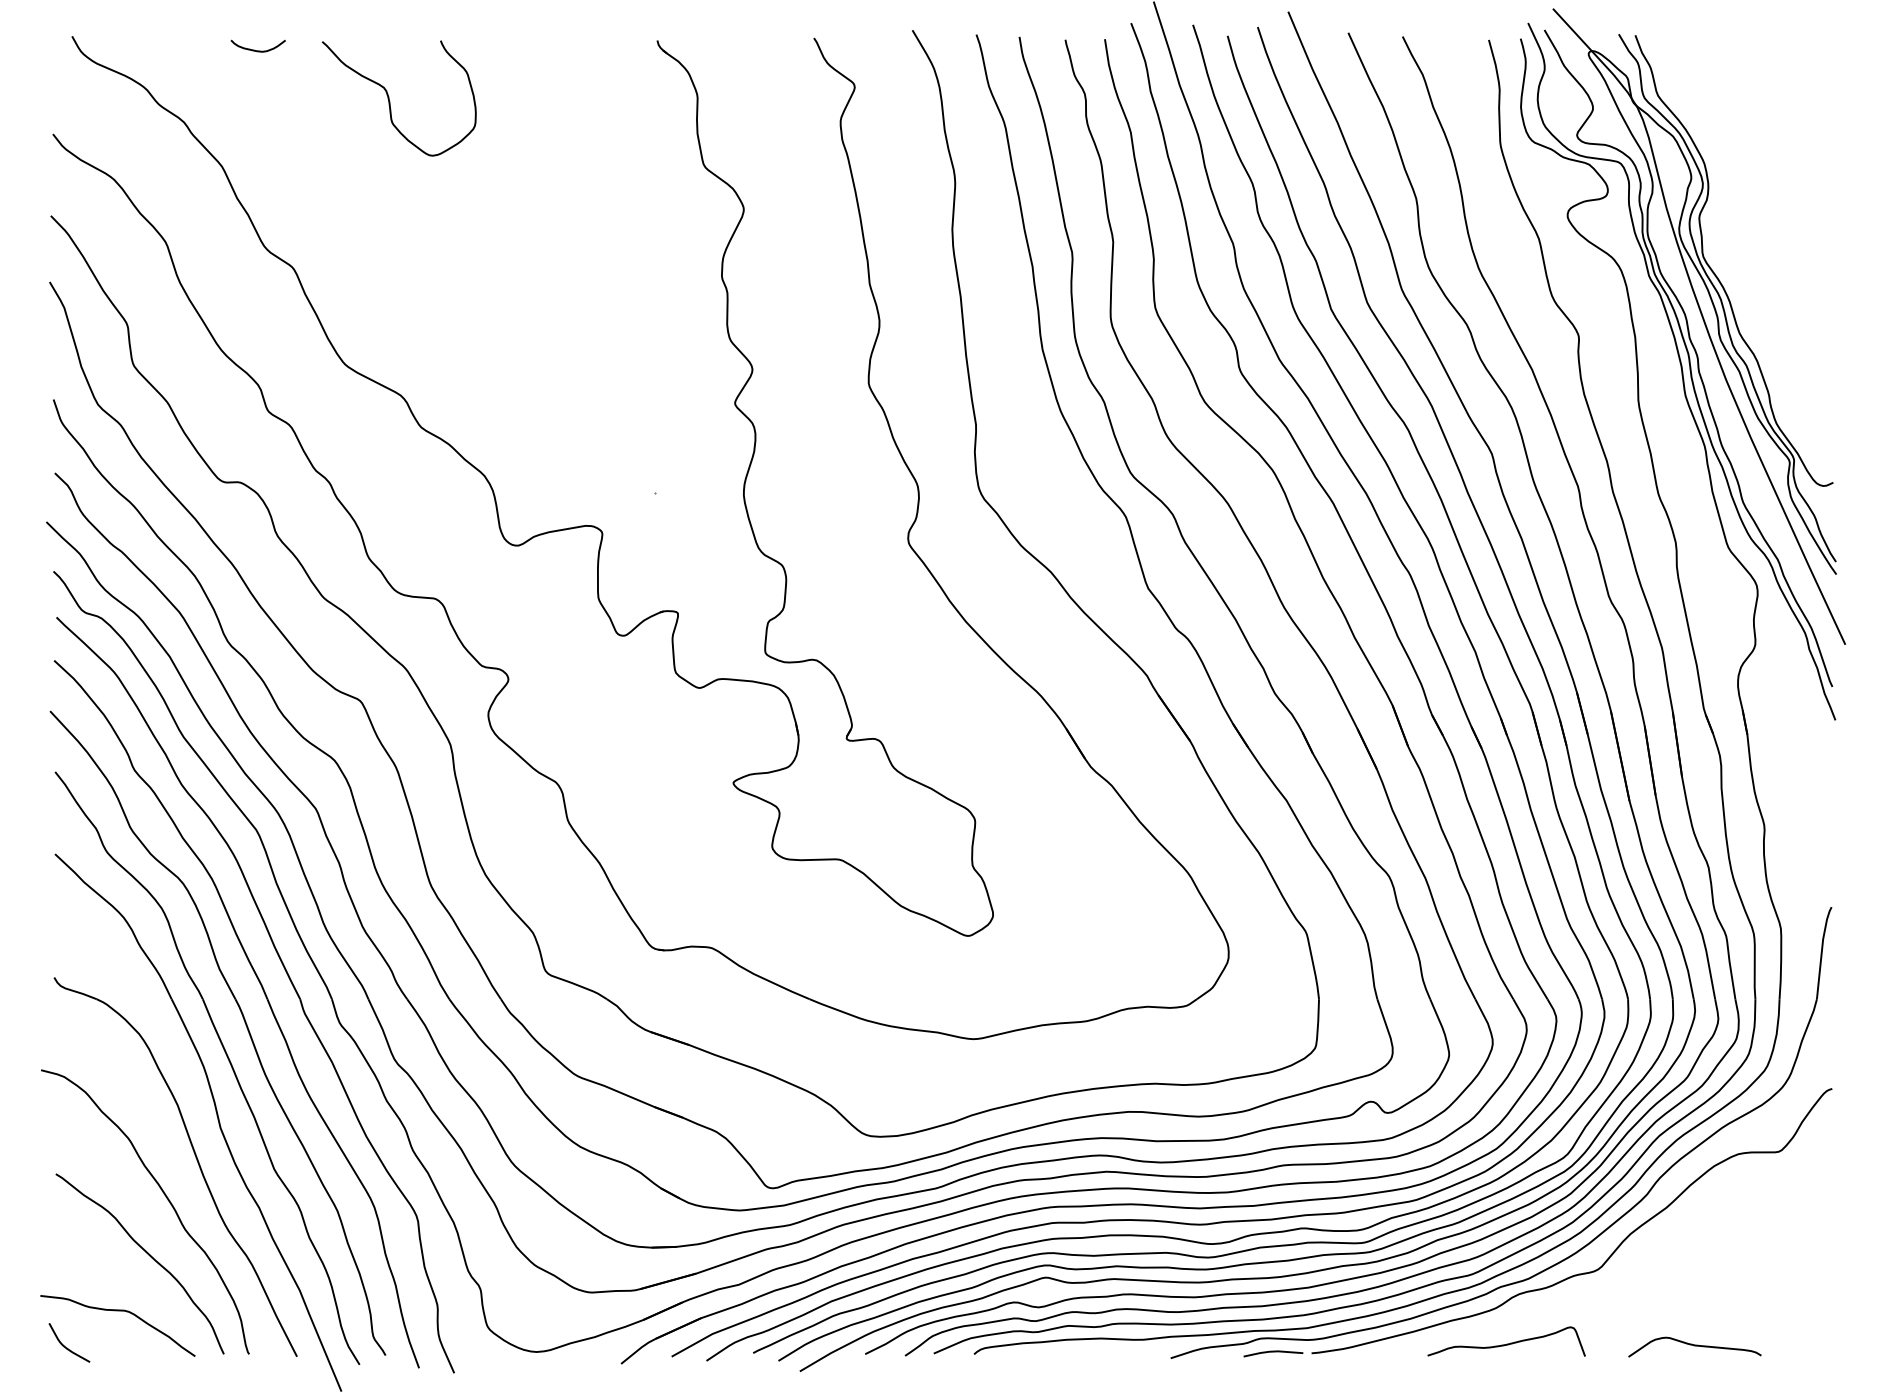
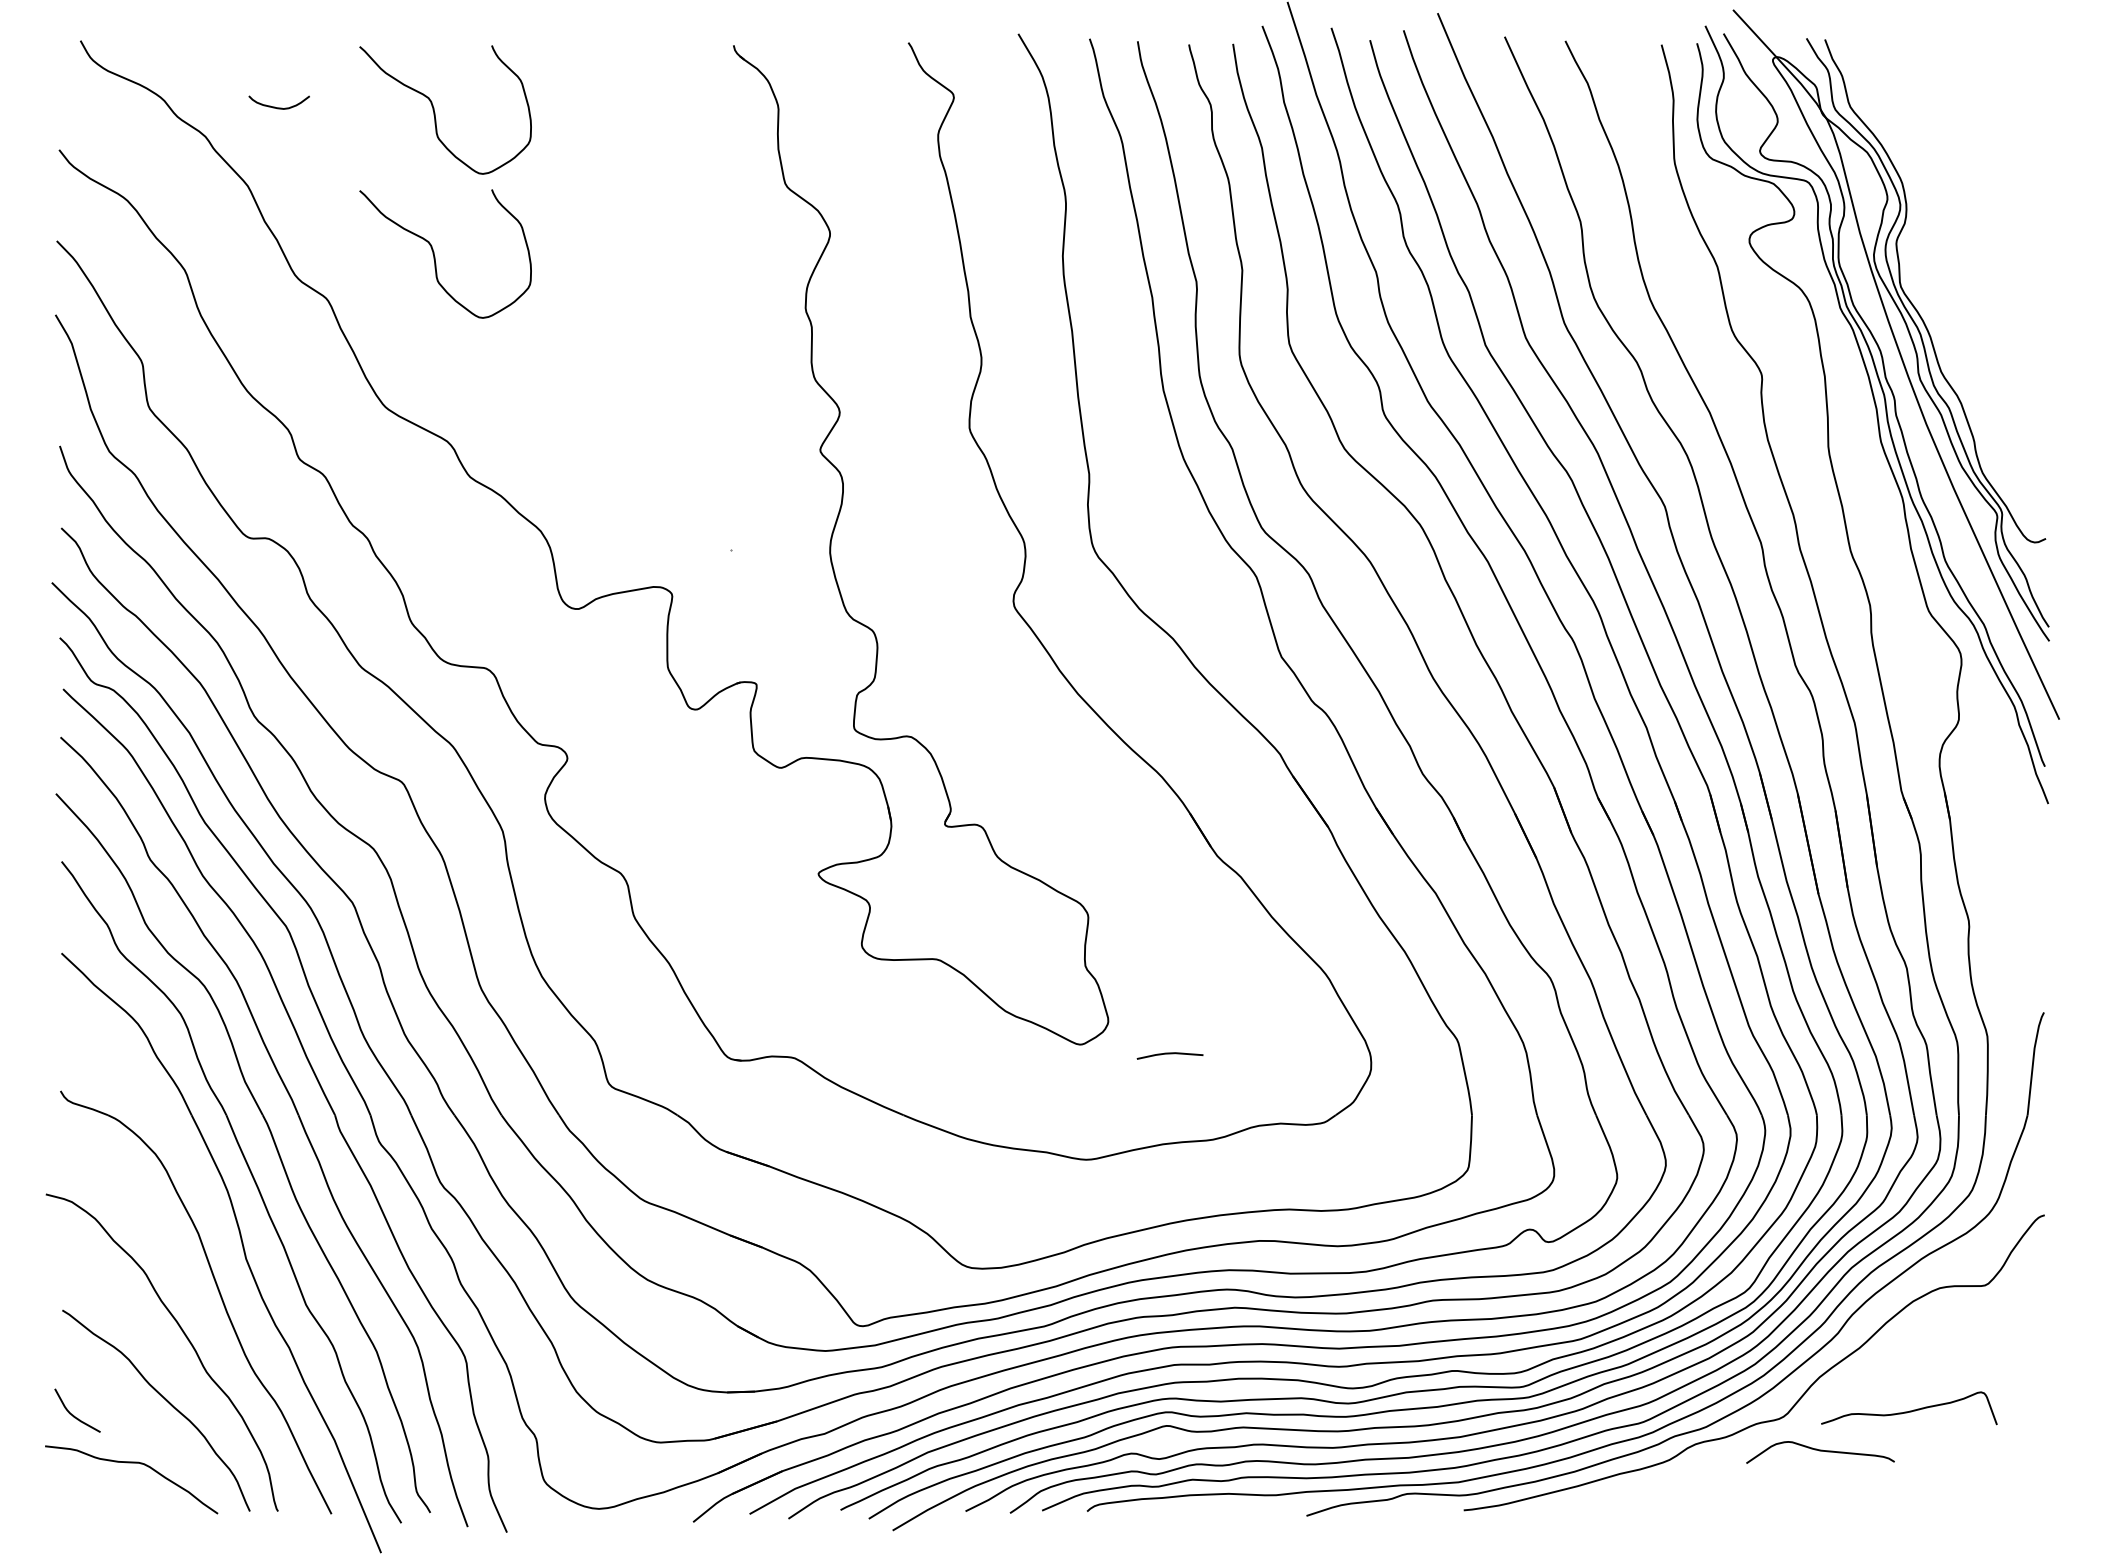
curve: (254, 49) -> (275, 106), moved
curve: (390, 229) -> (435, 256), added
curve: (1506, 1343) -> (1909, 1410), moved
curve: (65, 1346) -> (73, 1414), moved
curve: (1694, 1346) -> (1820, 1451), moved
line: (1272, 1352) -> (1169, 1054), moved

